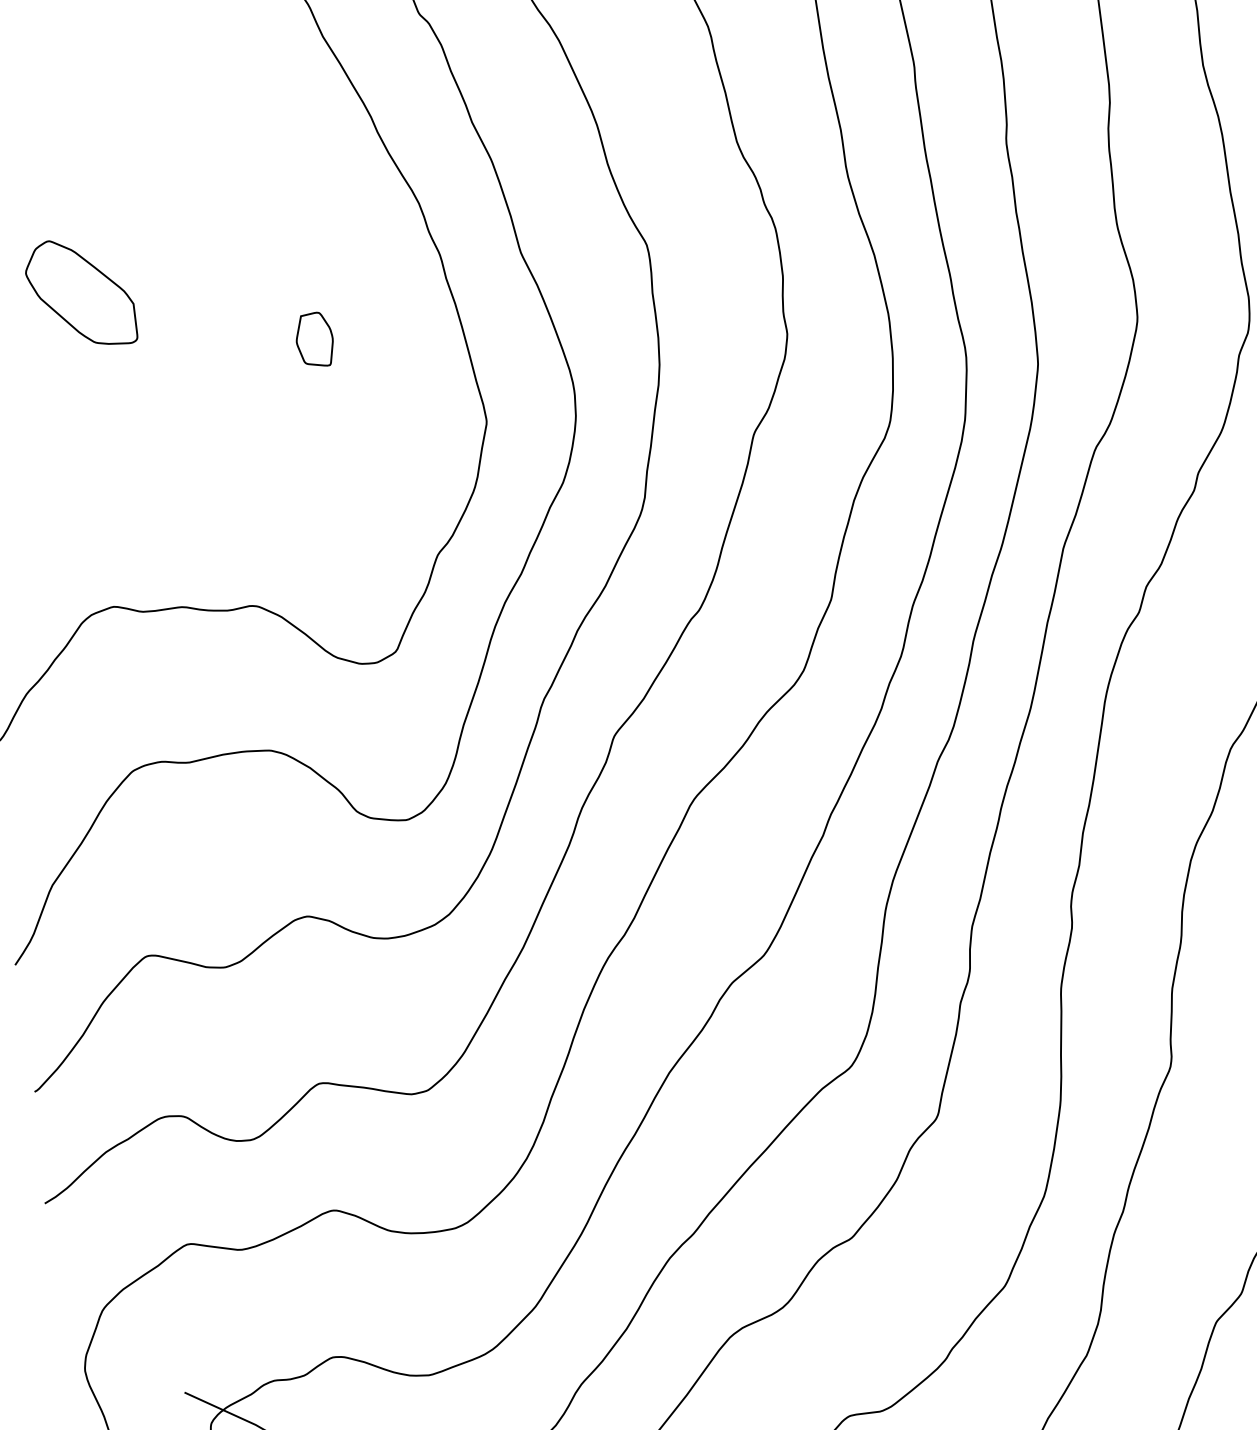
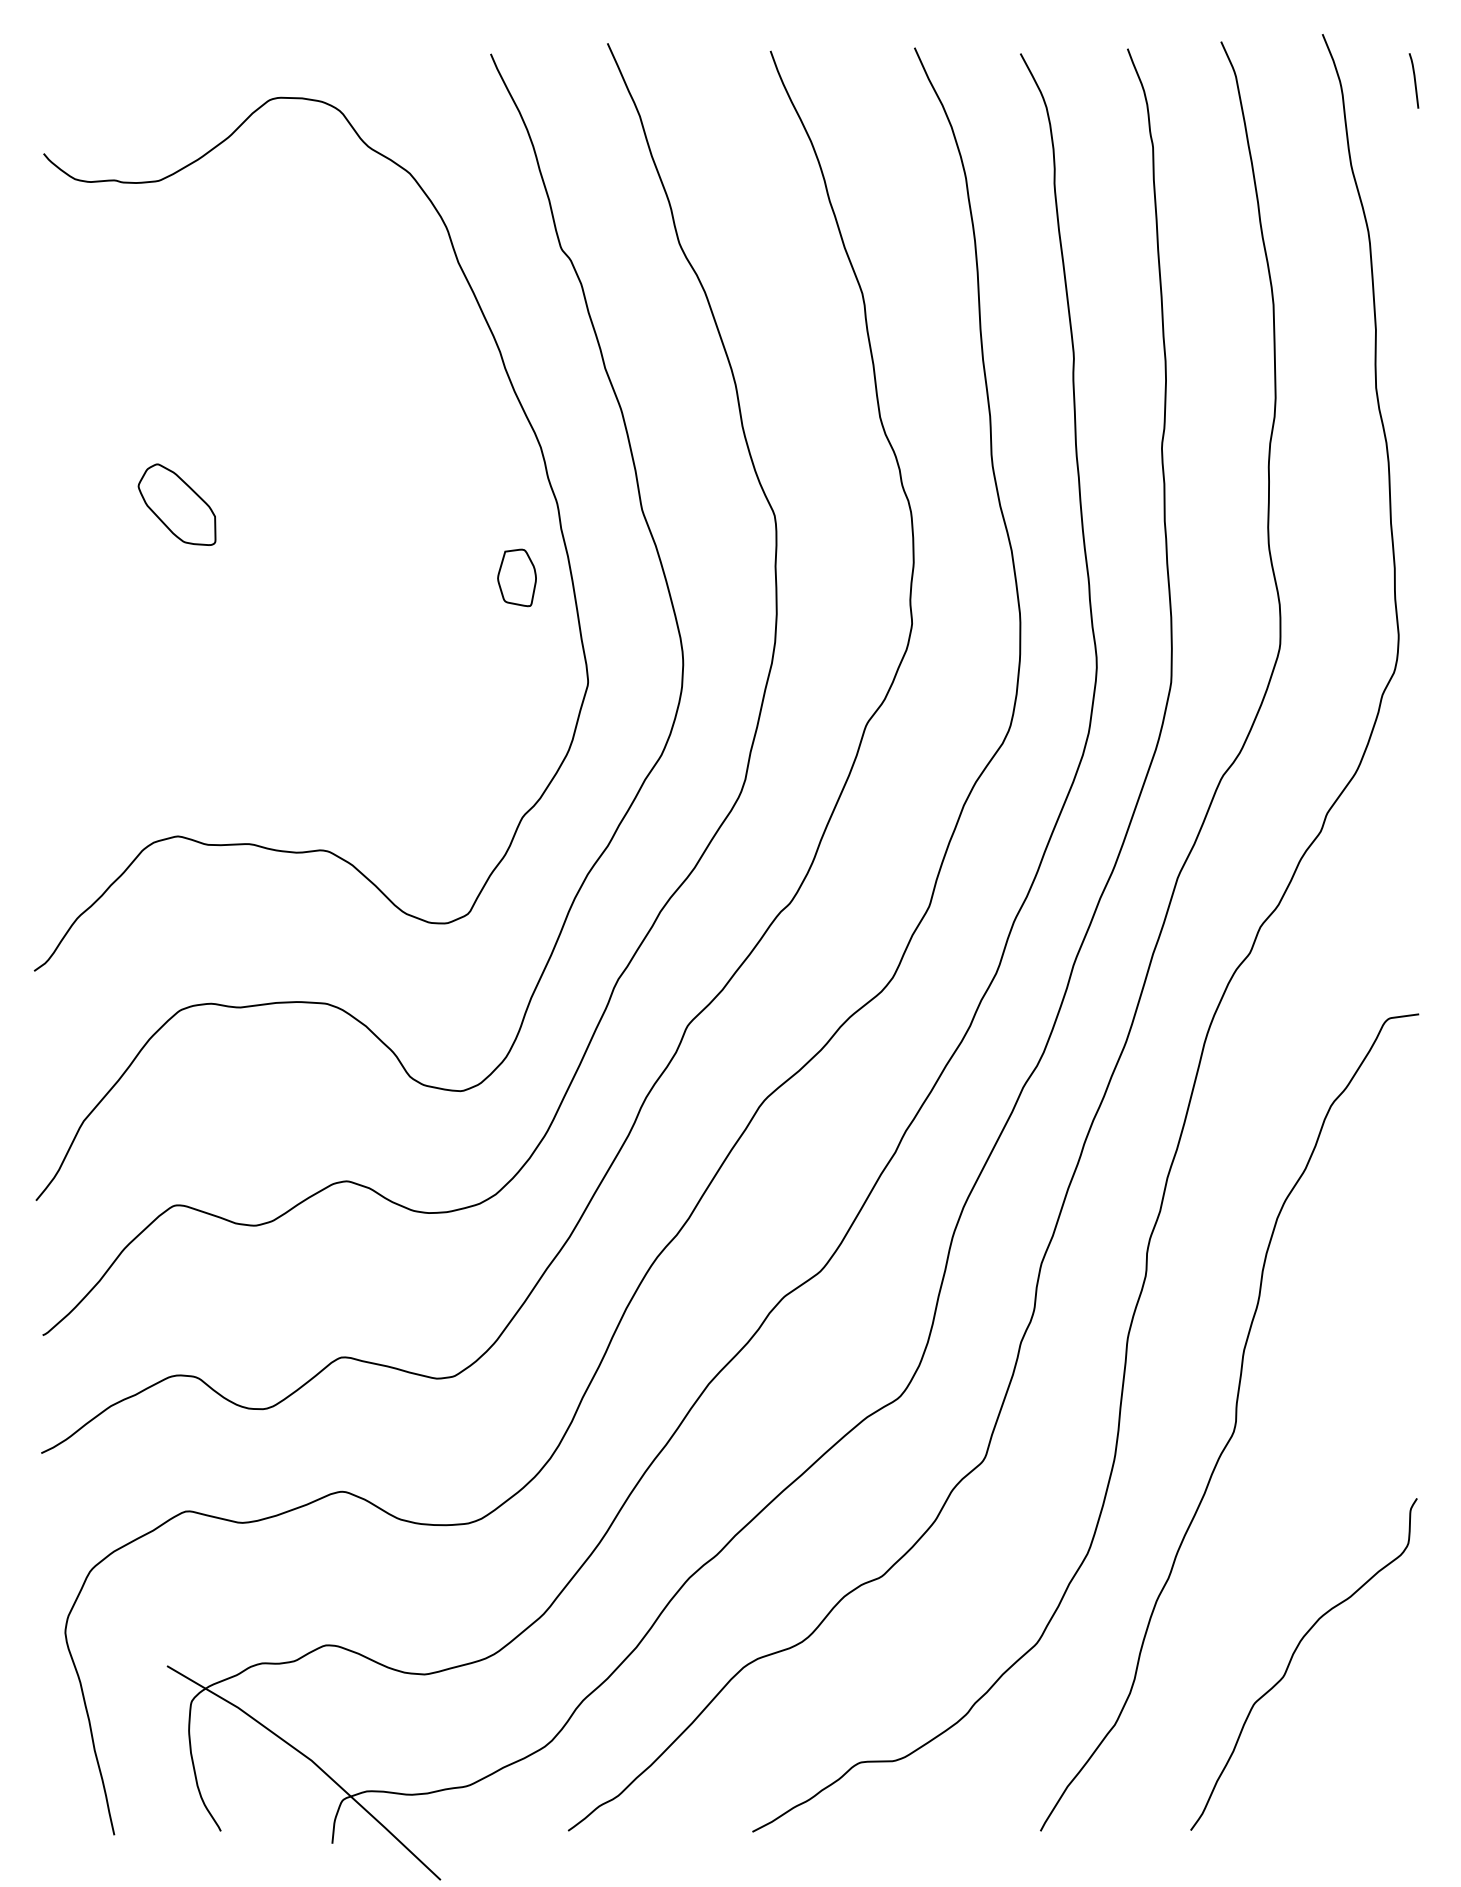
part: (79, 293) -> (176, 504), size x0.7
part: (314, 339) -> (516, 577), moved

